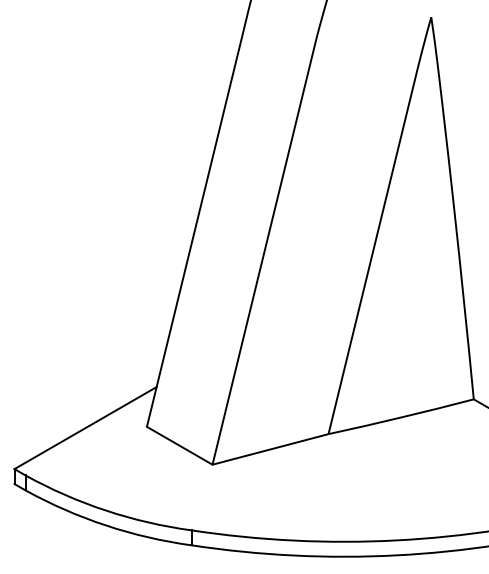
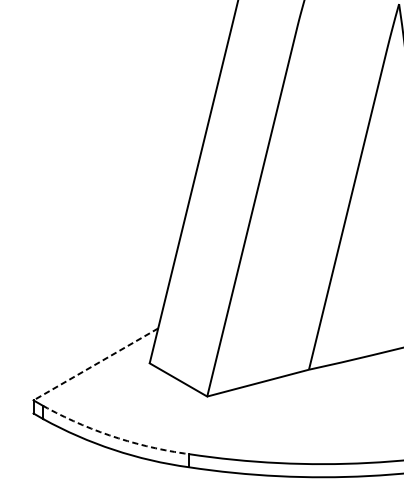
line: (85, 428) -> (95, 364), solid -> dashed
arc: (106, 510) -> (114, 436), solid -> dashed

